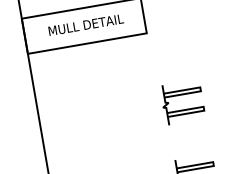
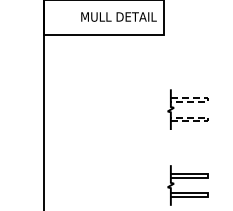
text: (85, 24) -> (118, 16), moved
line: (200, 89) -> (207, 99), solid -> dashed
line: (203, 108) -> (207, 119), solid -> dashed

